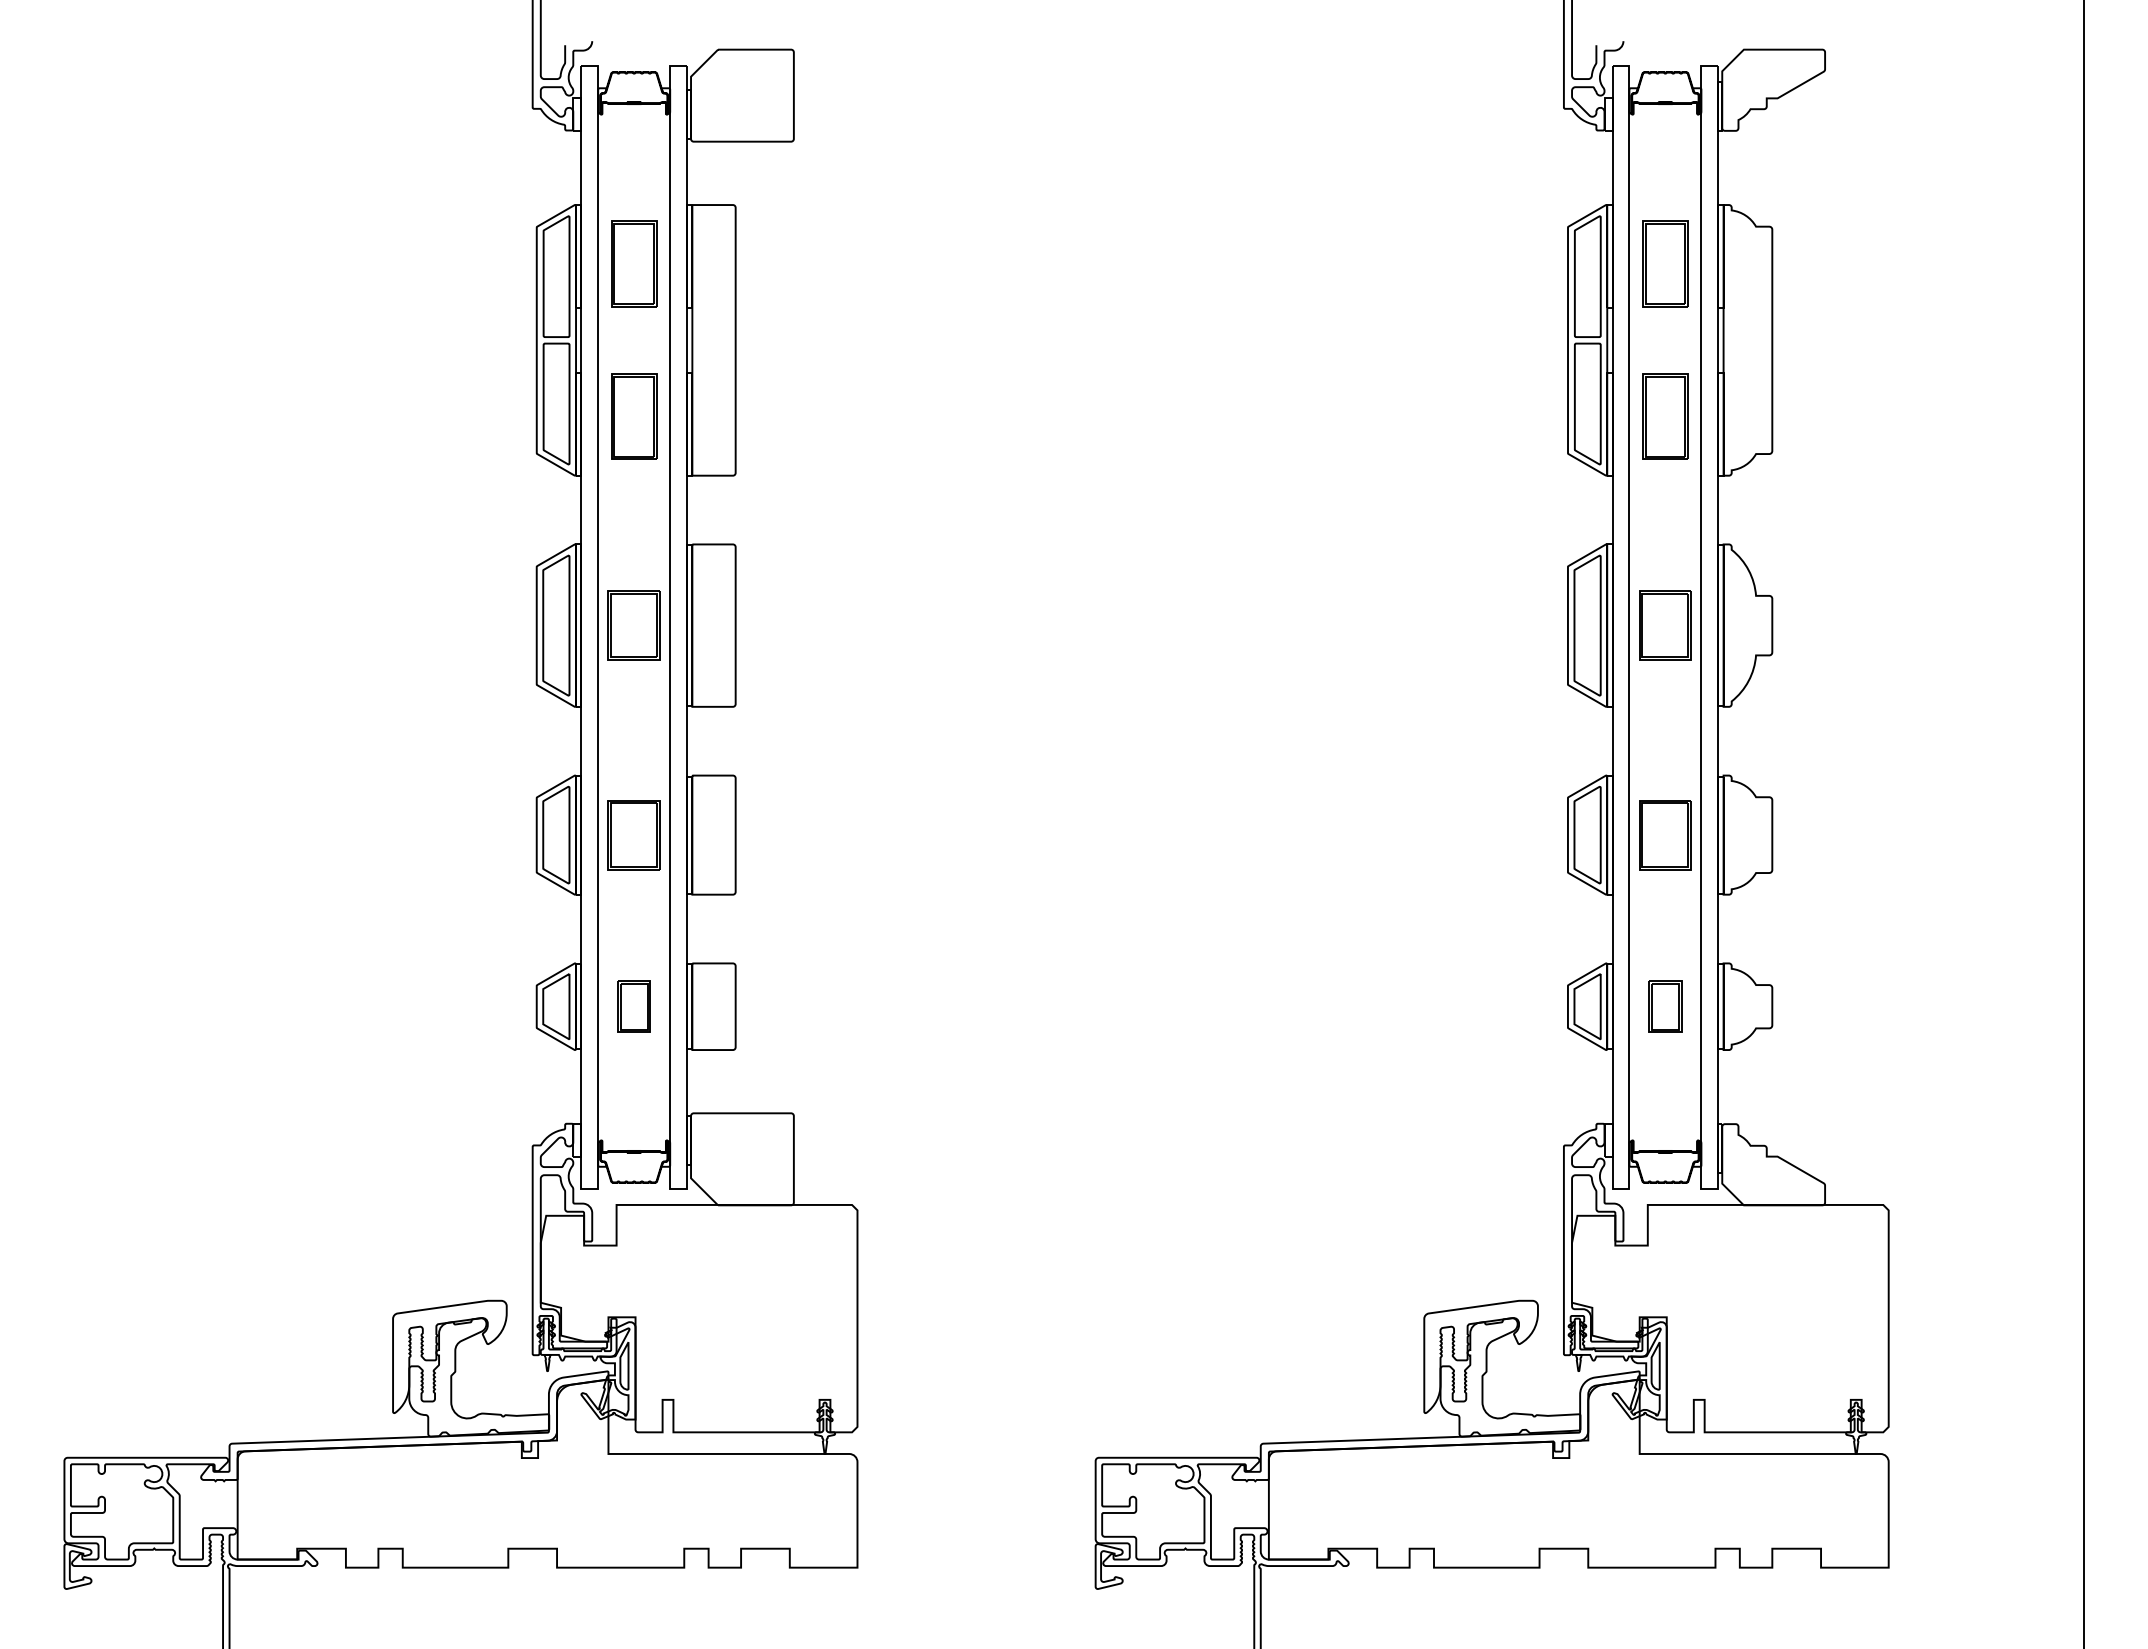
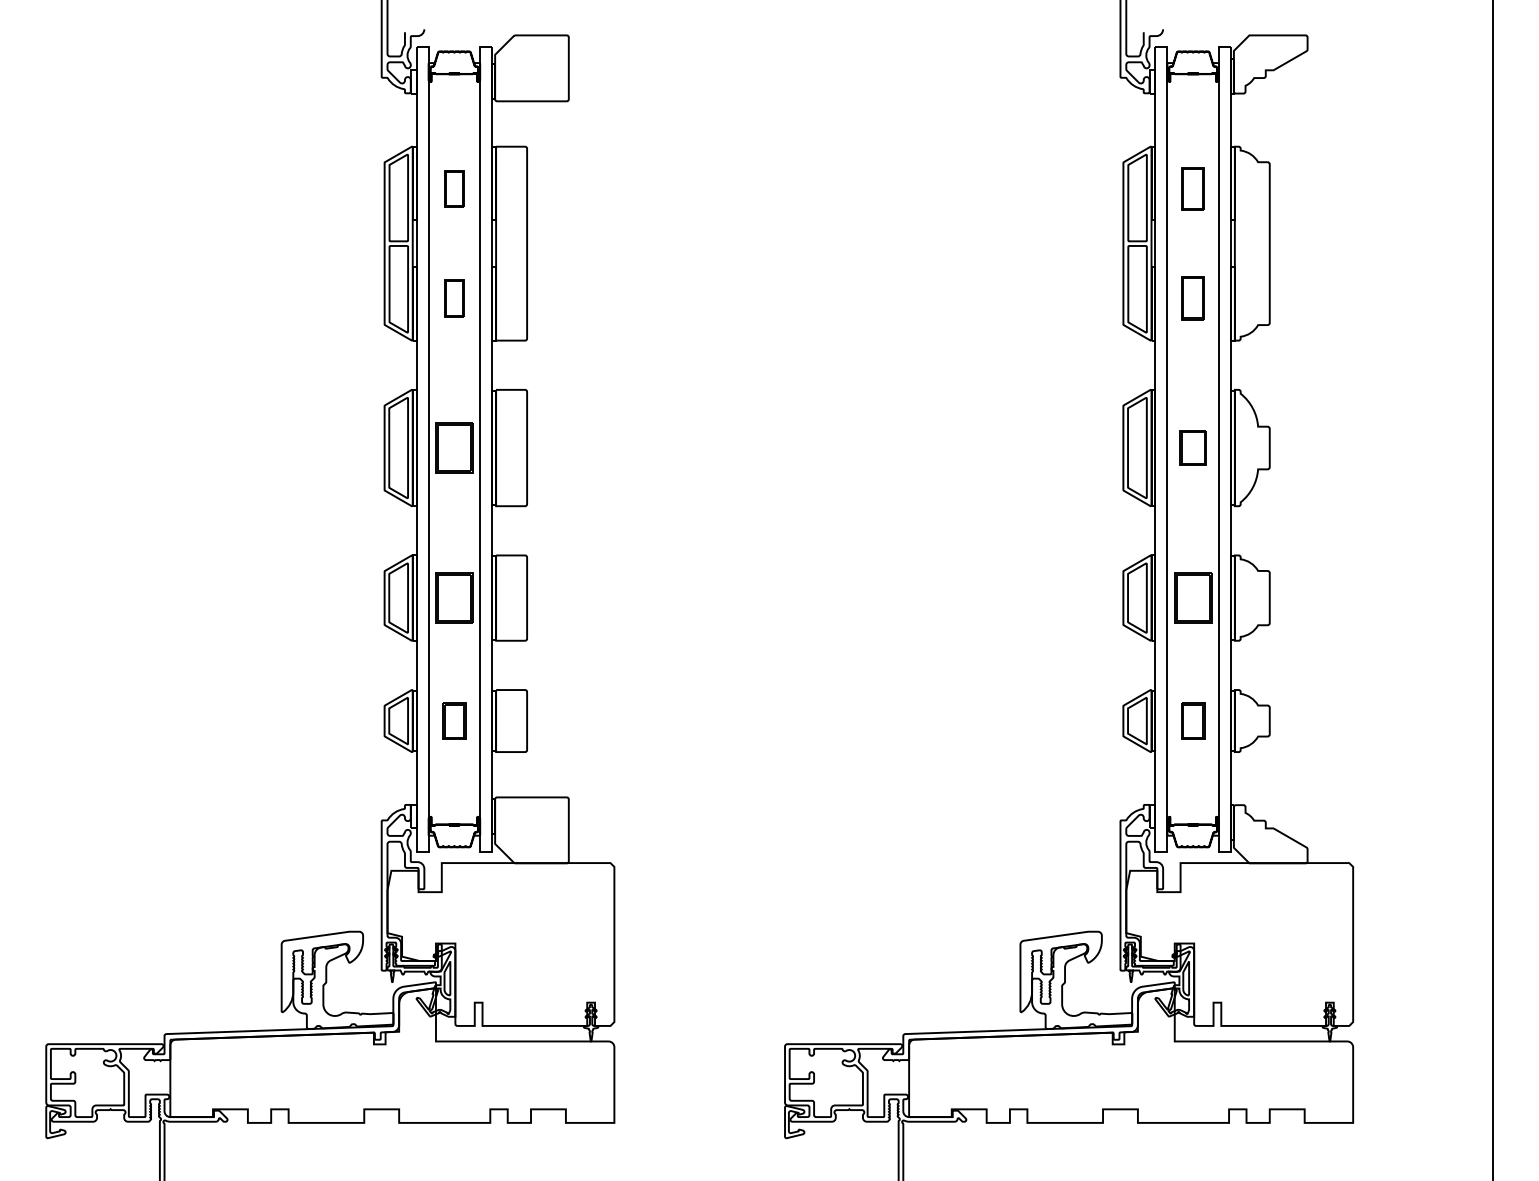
part: (634, 263) -> (454, 188), size x0.6
part: (1665, 263) -> (1193, 188), size x0.7
part: (634, 416) -> (454, 298), size x0.6
part: (1665, 416) -> (1193, 298), size x0.7
part: (1665, 625) -> (1193, 447), size x0.7

